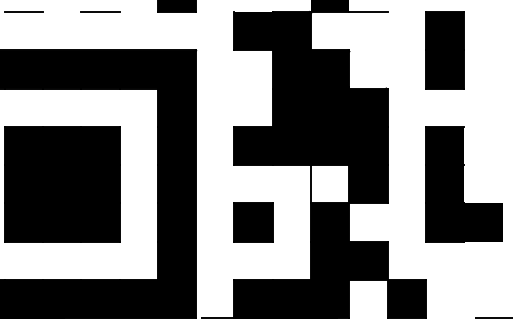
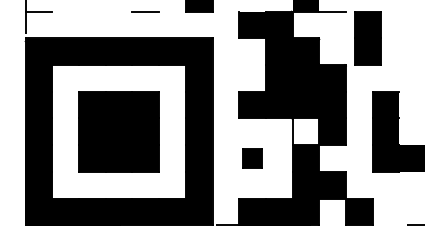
line: (23, 11) -> (92, 11), removed
part: (444, 50) -> (367, 38), moved
part: (253, 222) -> (252, 158), size x0.7

